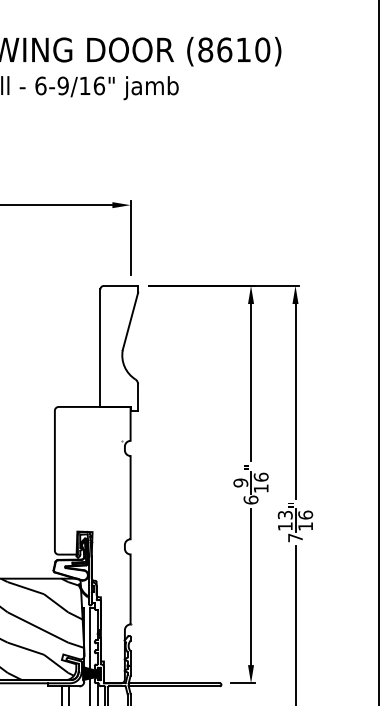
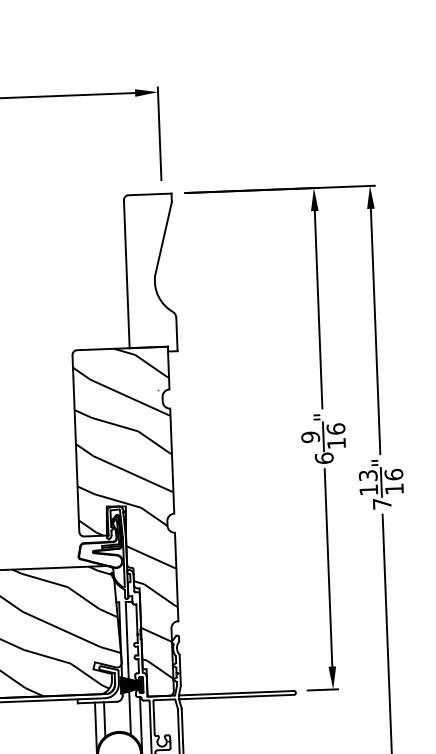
hatch: (92, 537) -> (126, 513), added

